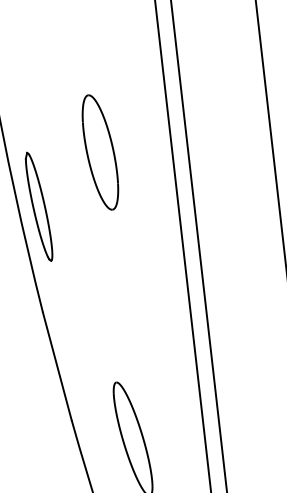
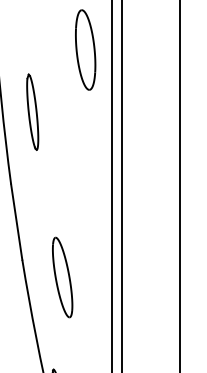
part: (100, 151) -> (85, 49), moved
part: (38, 205) -> (32, 111), moved

